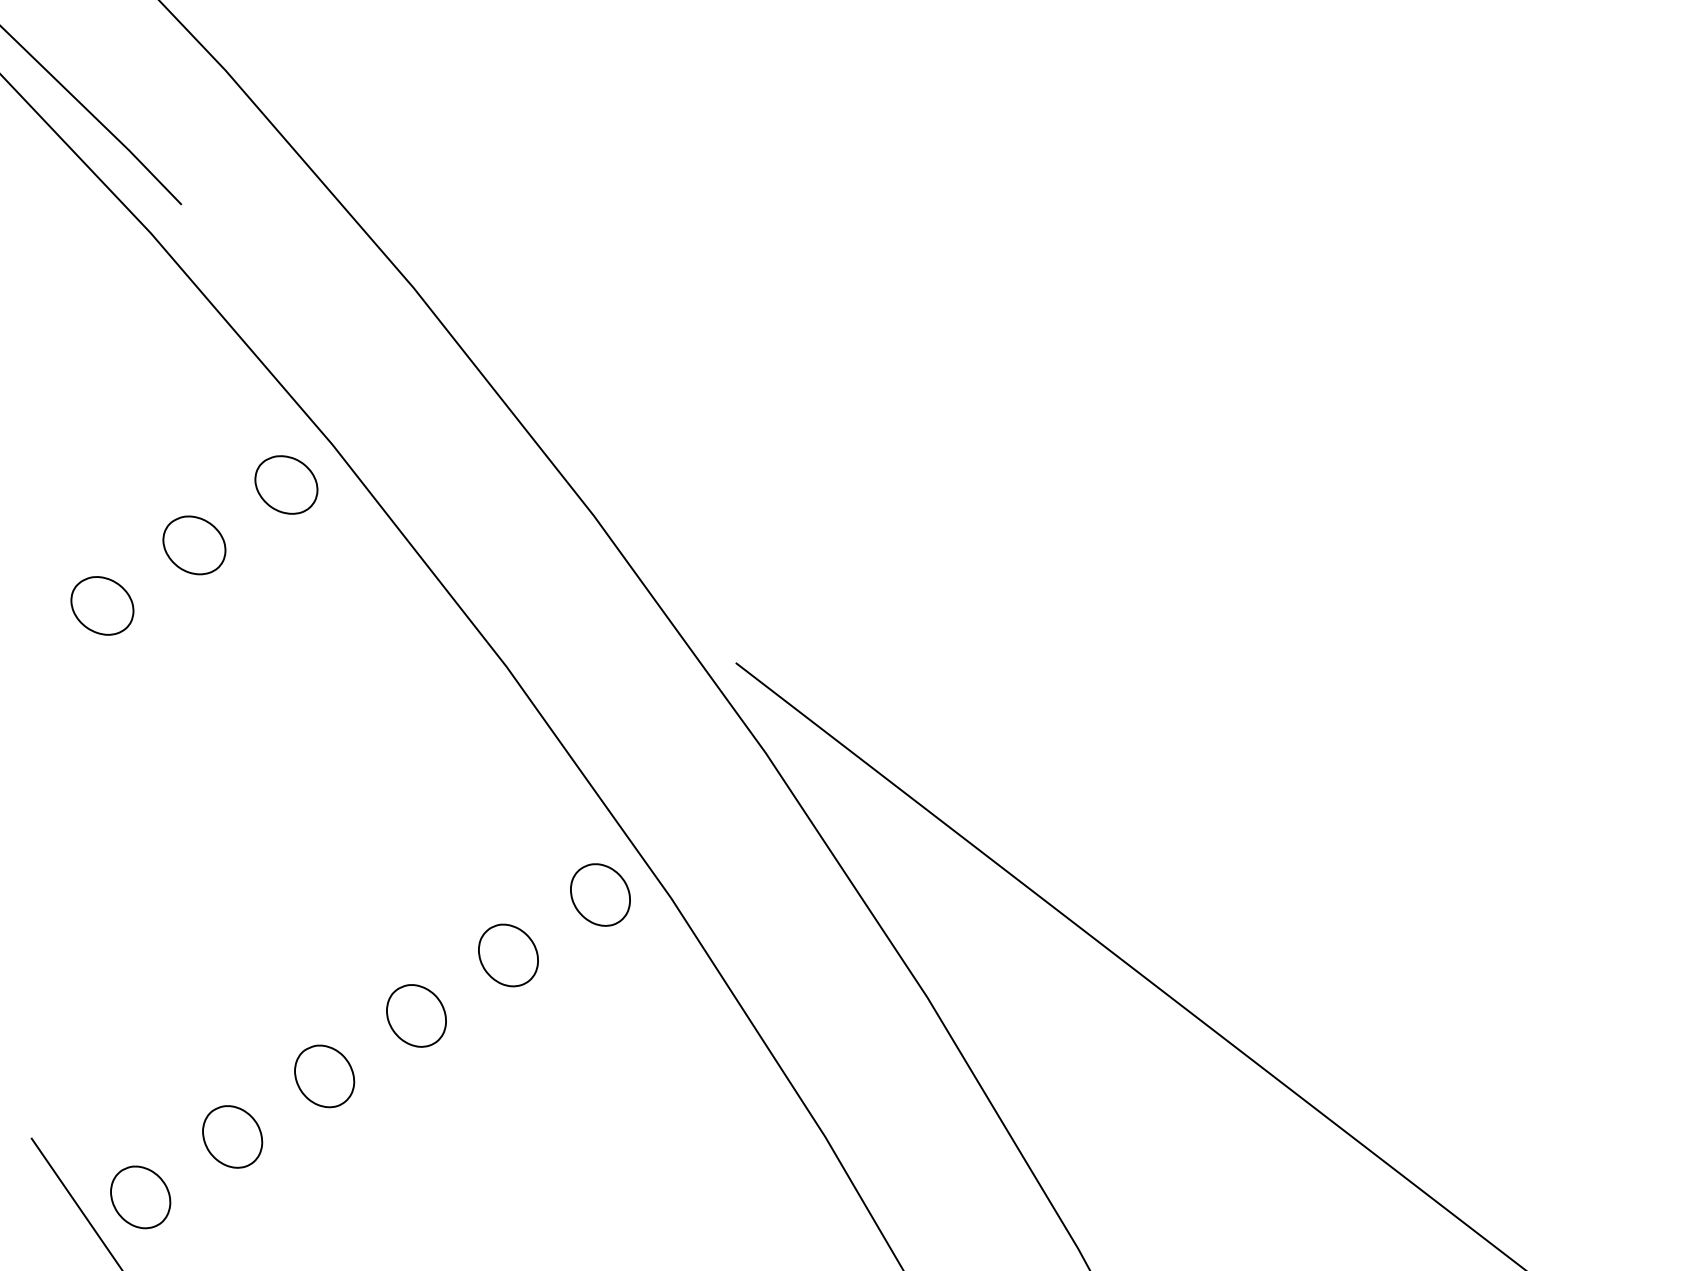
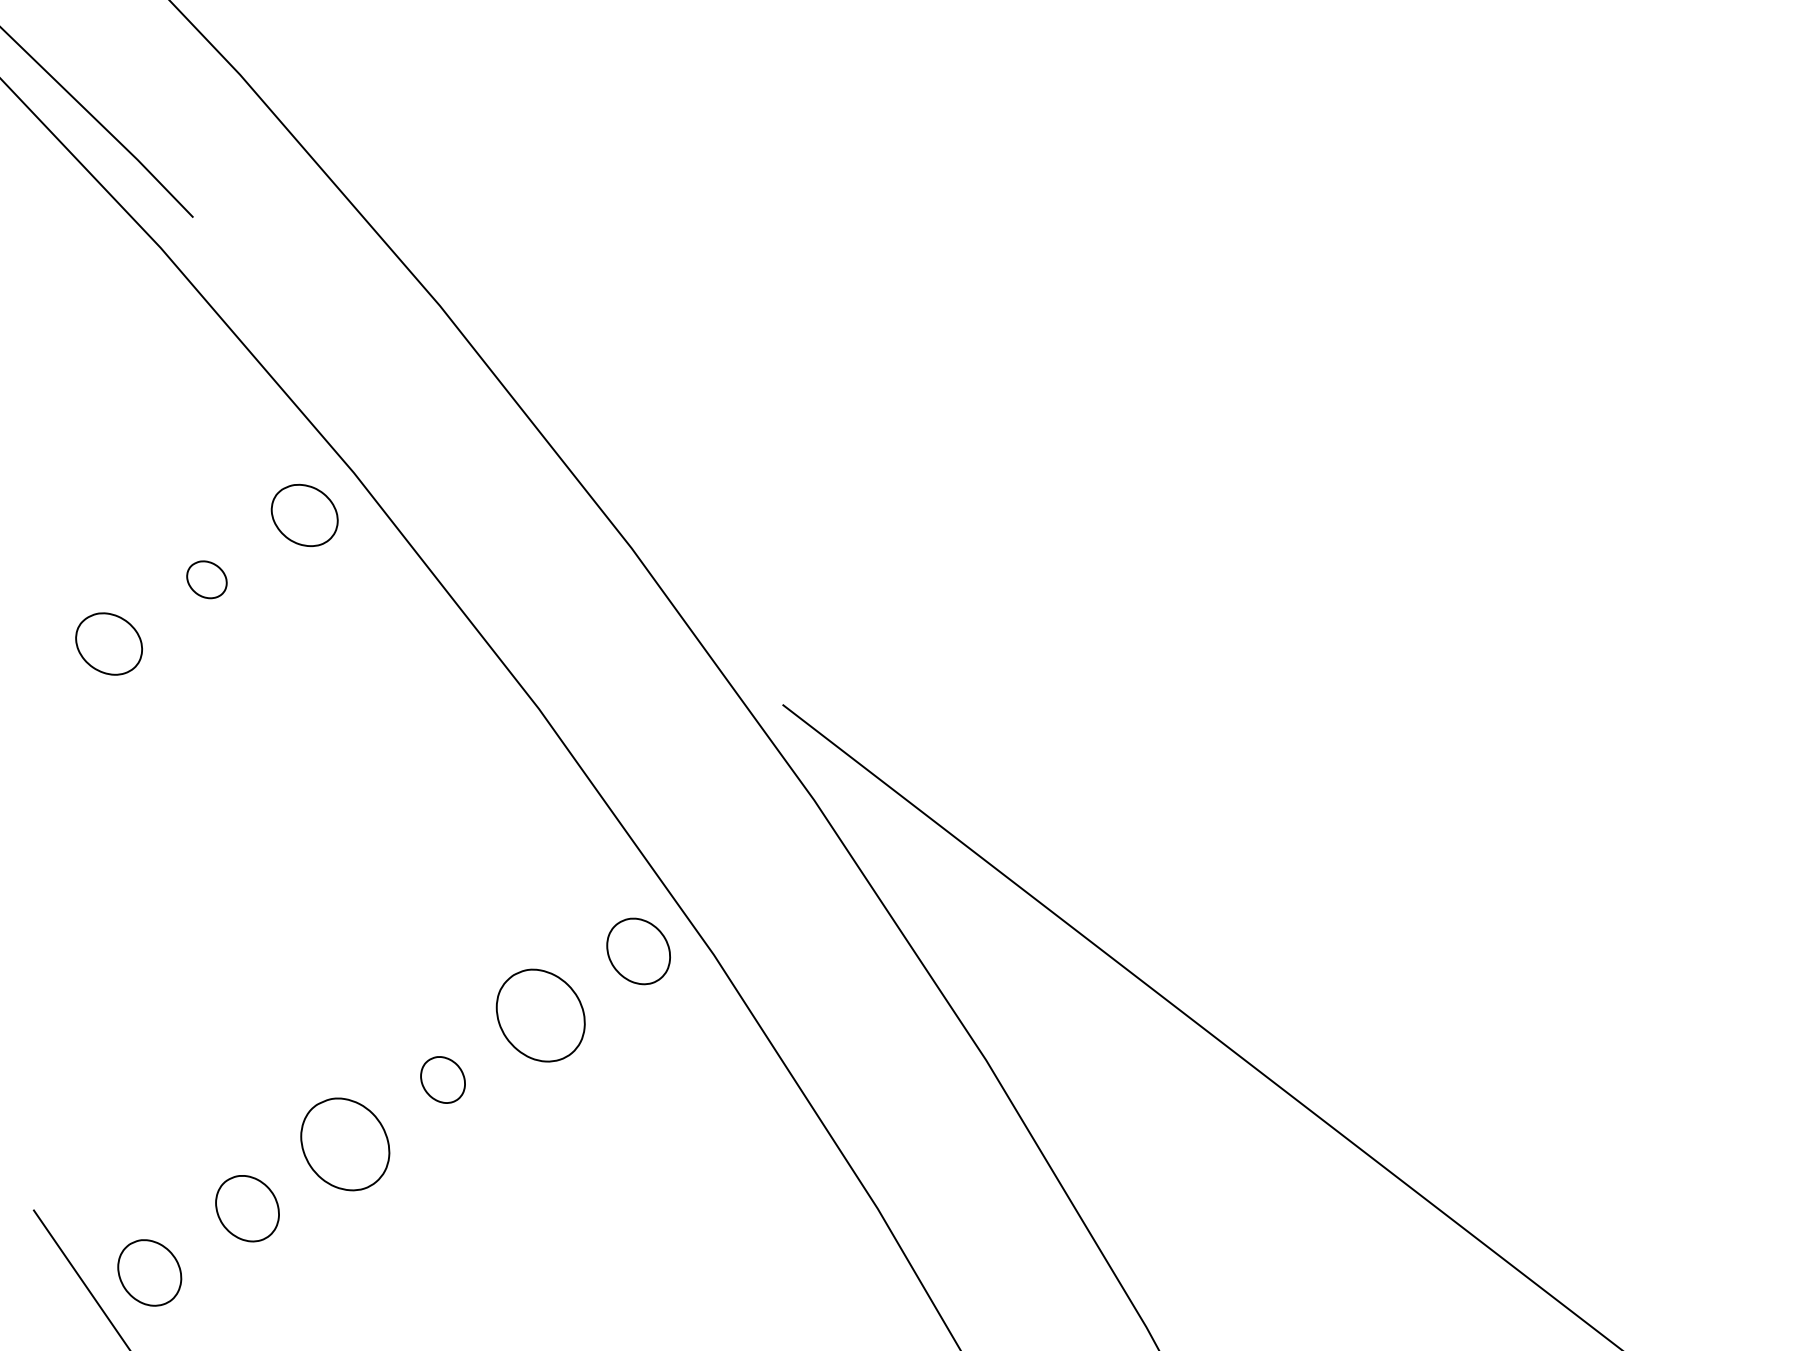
part: (194, 545) -> (206, 579), size x0.6
part: (508, 955) -> (540, 1015), size x1.4
part: (415, 1015) -> (442, 1079), size x0.7
part: (324, 1075) -> (345, 1143), size x1.4

